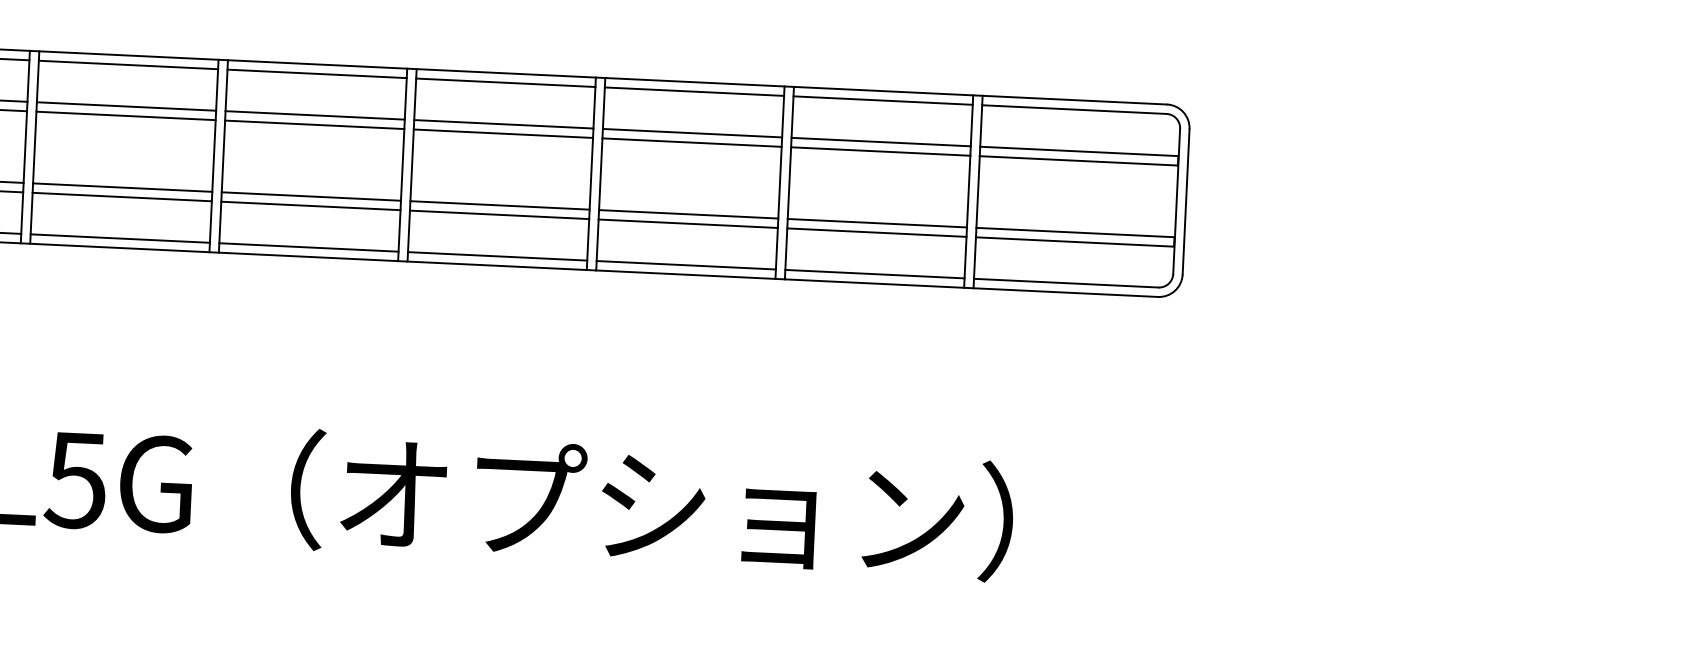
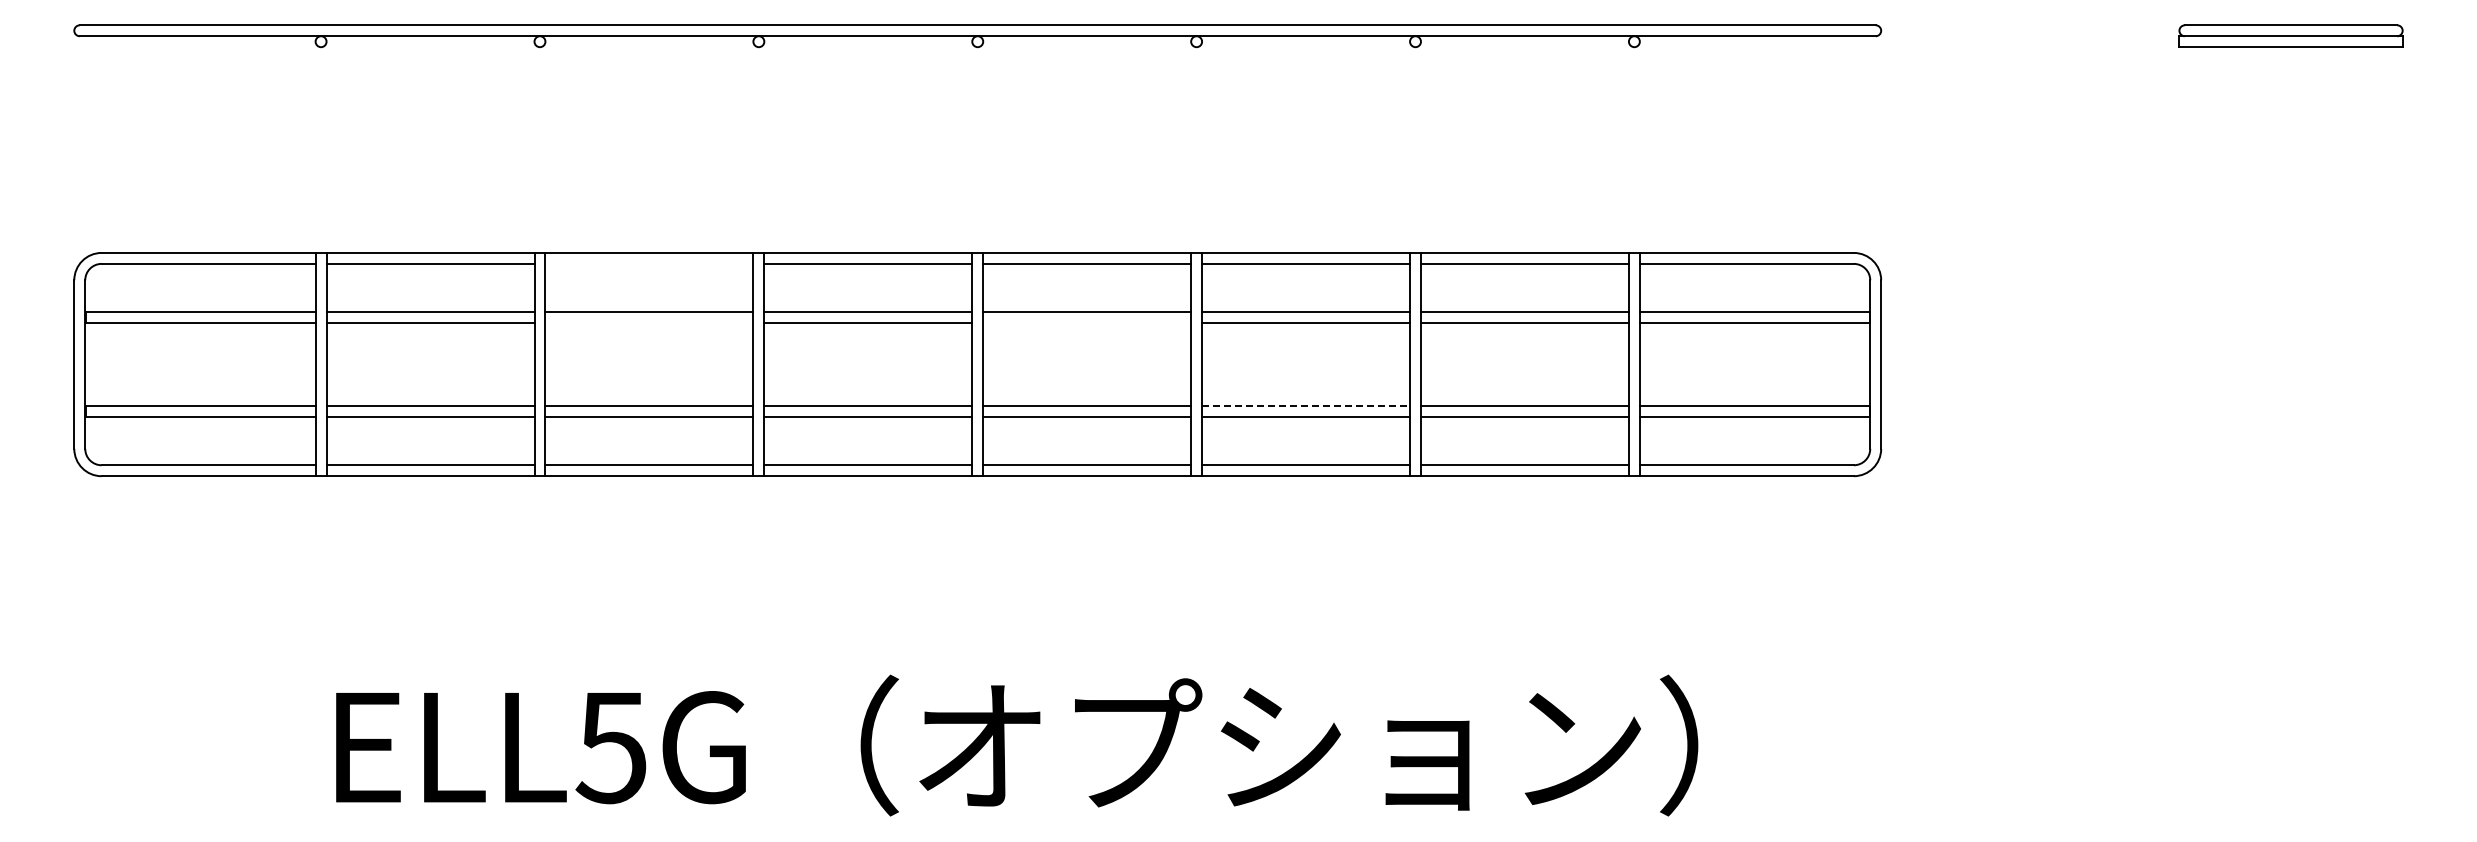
line: (128, 64) -> (649, 263), removed
line: (126, 115) -> (649, 322), removed
line: (503, 133) -> (1087, 322), removed
line: (689, 214) -> (1306, 406), solid -> dashed

